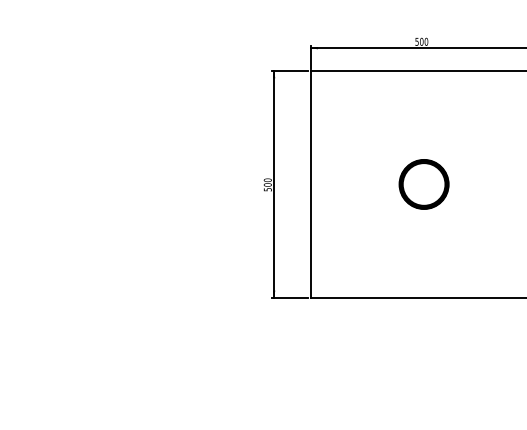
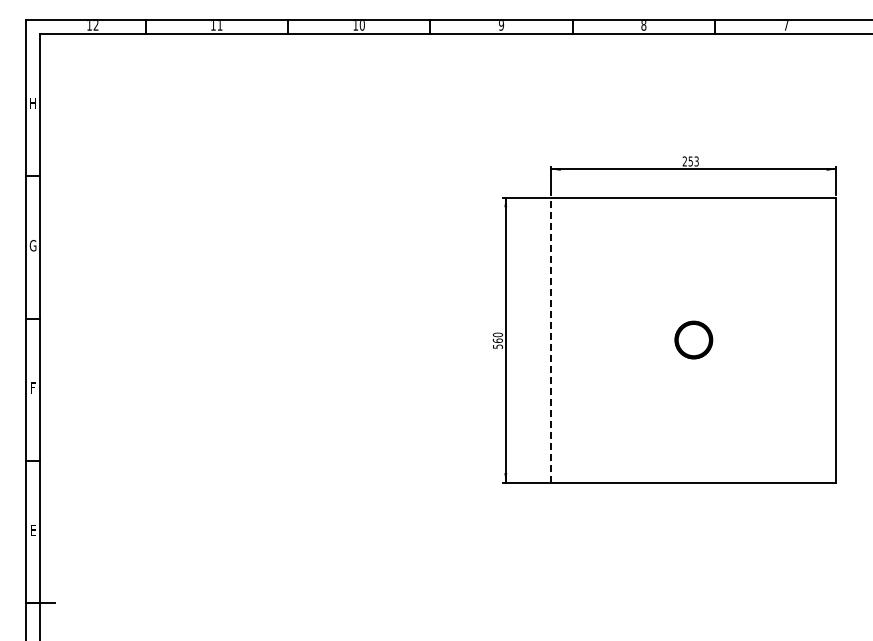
text: (421, 41) -> (690, 161), 500 -> 253
line: (310, 183) -> (551, 339), solid -> dashed
part: (423, 183) -> (693, 339), size x0.6
text: (267, 184) -> (497, 340), 500 -> 560

